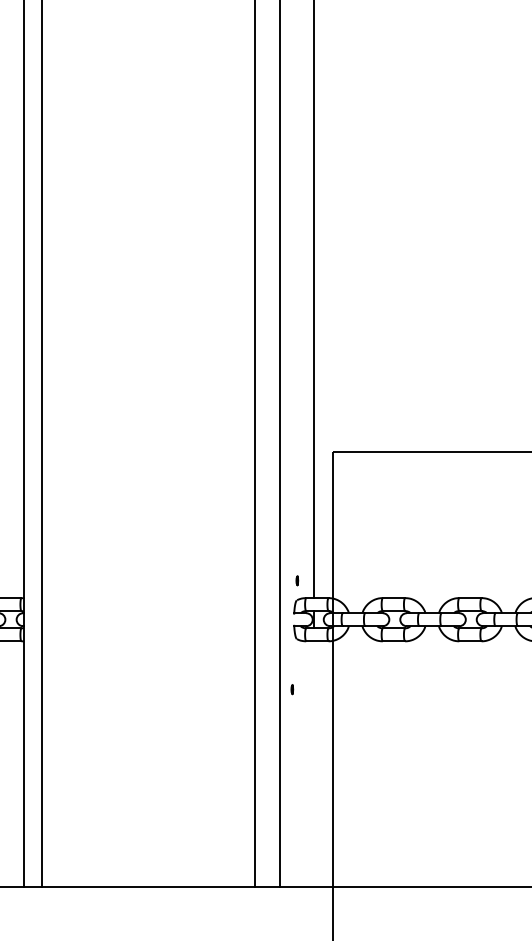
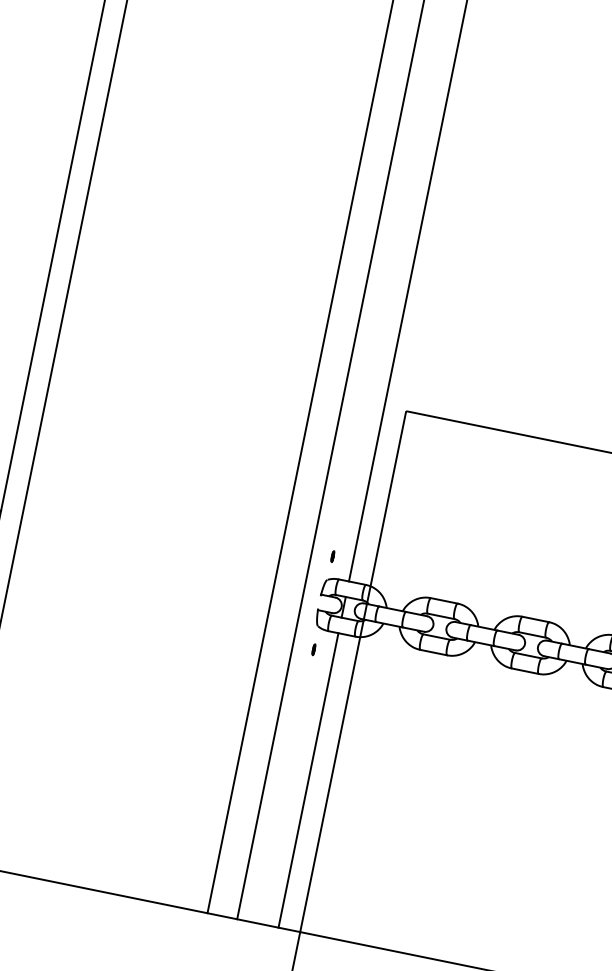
part: (292, 689) -> (314, 649), moved
line: (314, 764) -> (308, 780), added

